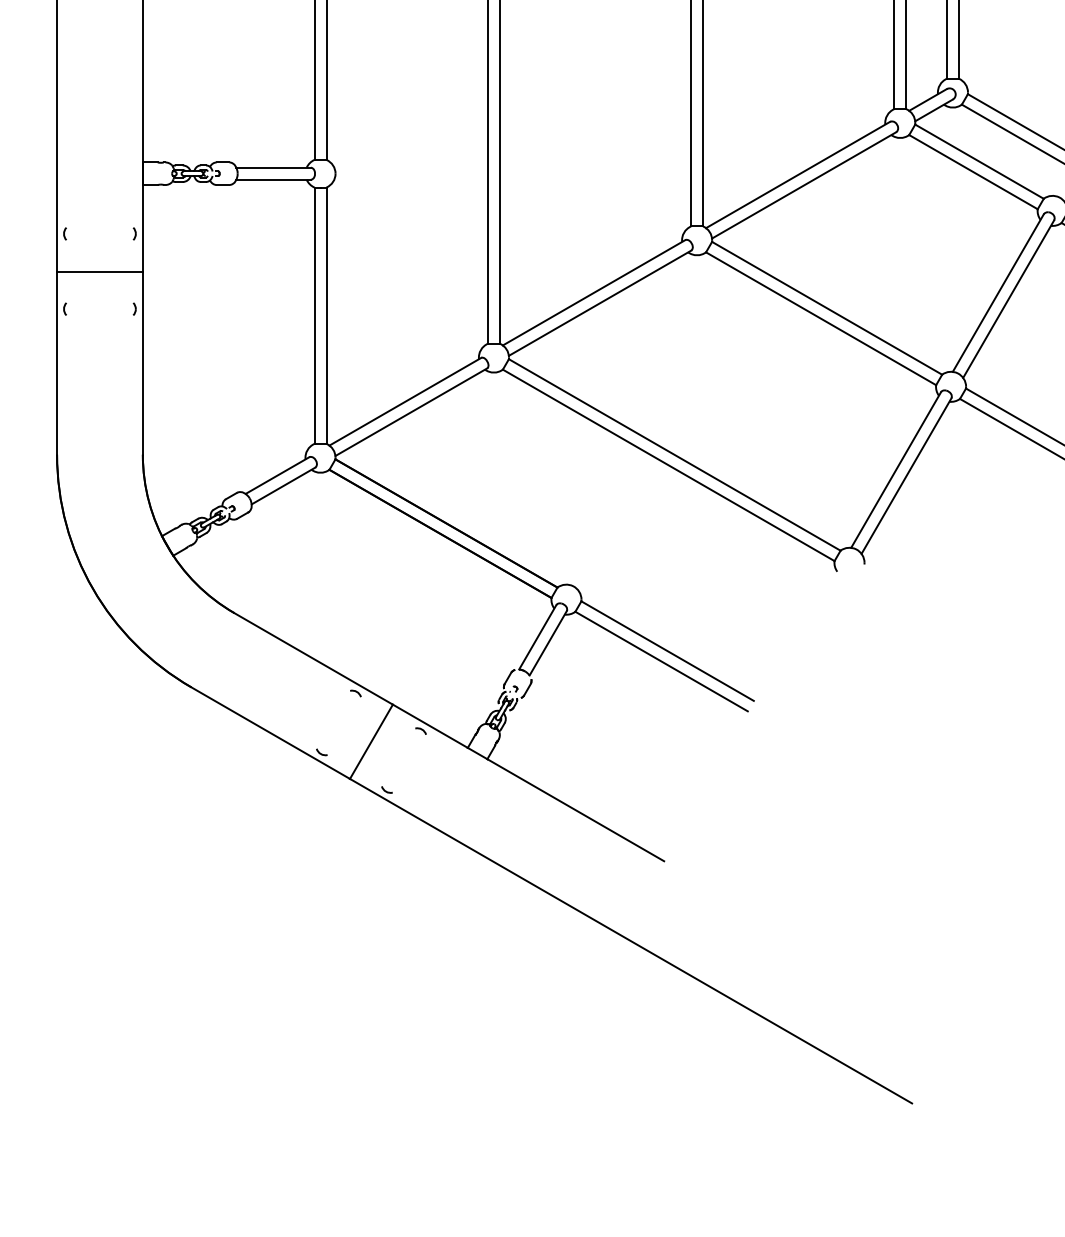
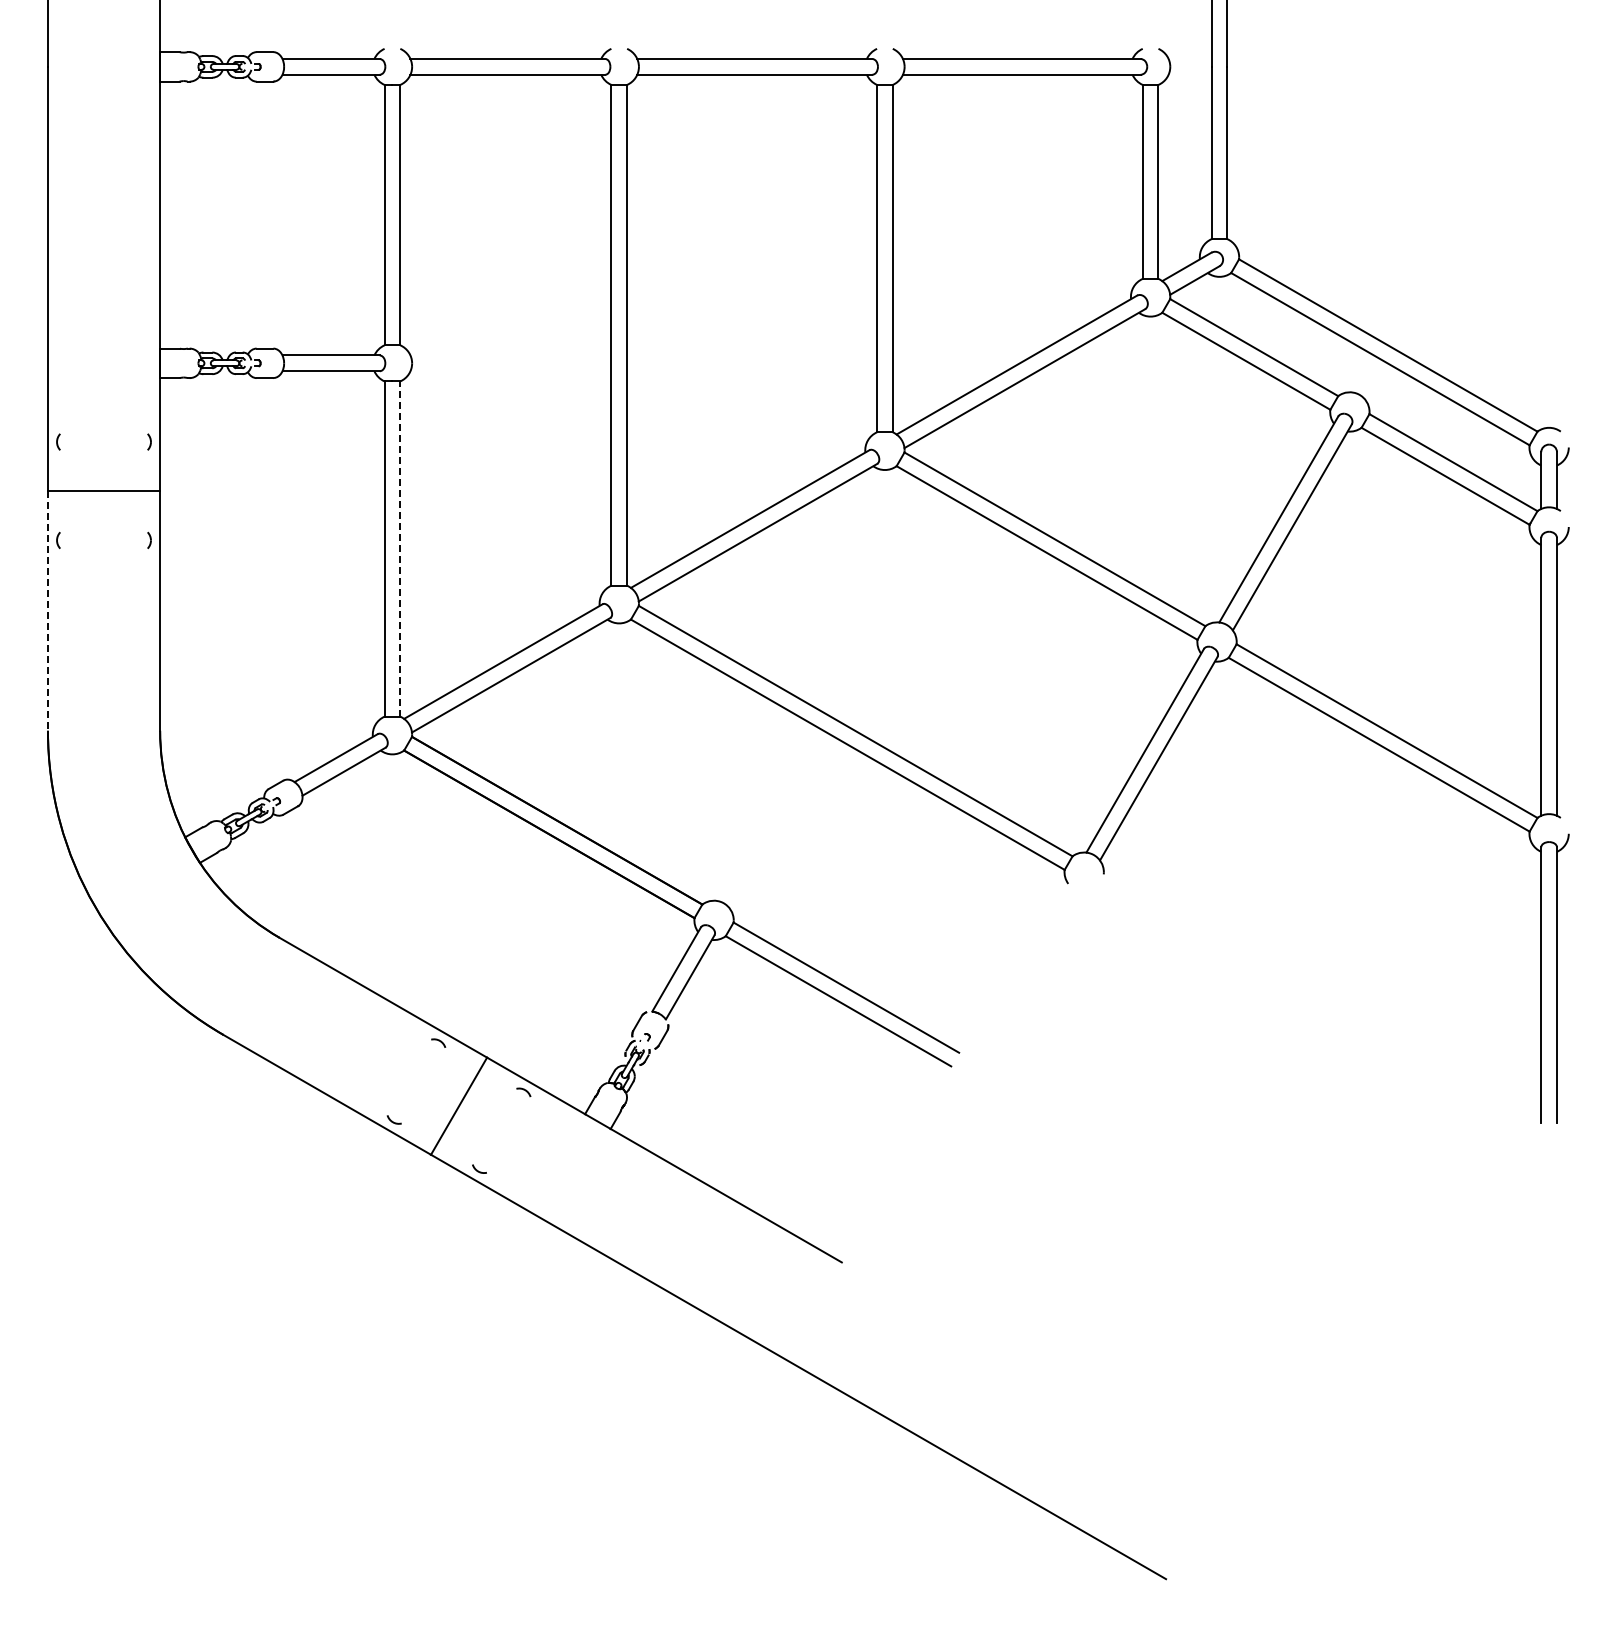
line: (326, 316) -> (400, 549), solid -> dashed
line: (56, 363) -> (47, 611), solid -> dashed

